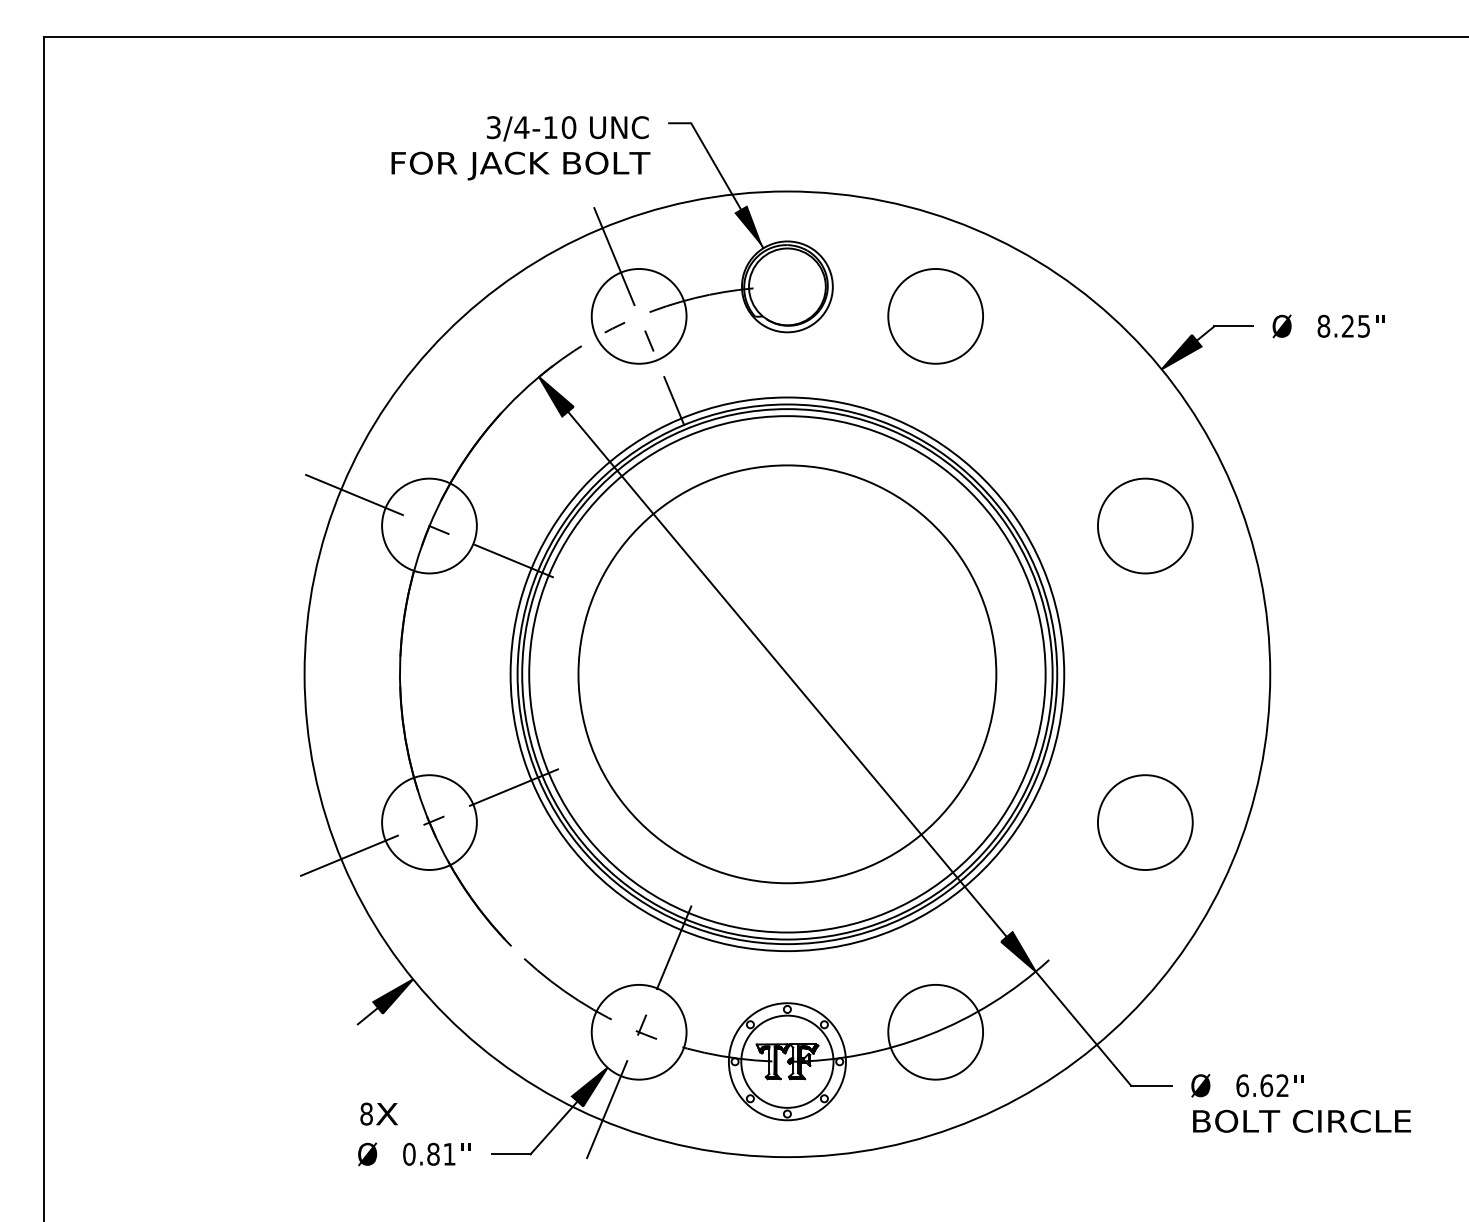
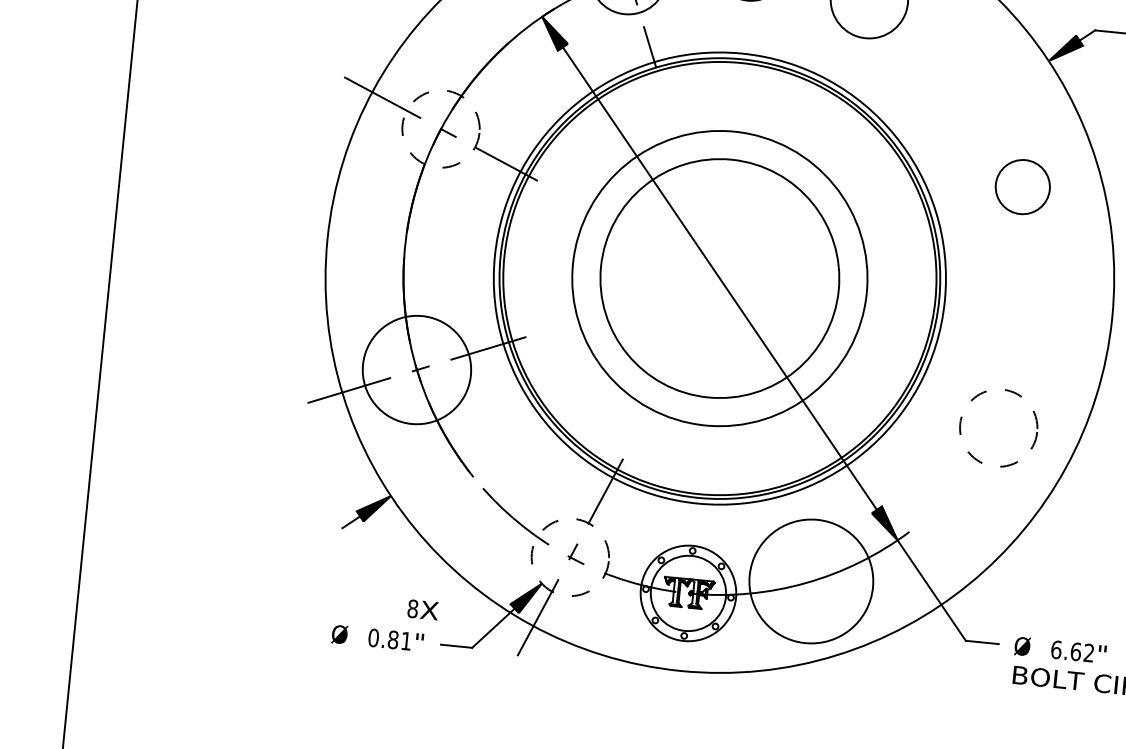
circle: (429, 525) -> (441, 128), solid -> dashed
circle: (1145, 525) -> (1022, 186), size x0.7
circle: (787, 674) -> (719, 278), size x0.7
circle: (787, 674) -> (719, 278), size x0.7
circle: (429, 822) -> (417, 369), size x1.4
circle: (1144, 822) -> (998, 427), solid -> dashed
circle: (638, 1031) -> (569, 556), solid -> dashed
circle: (935, 1031) -> (811, 580), size x1.6
text: (378, 1113) -> (422, 609), moved

